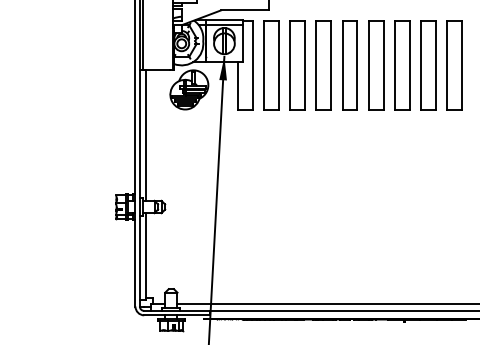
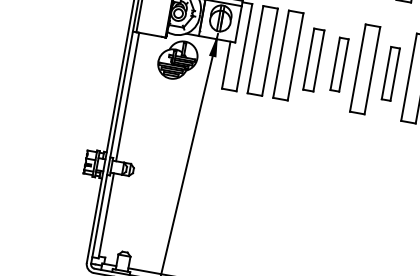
part: (323, 65) -> (313, 59), size x0.7
part: (349, 65) -> (339, 64), size x0.6
part: (402, 65) -> (391, 73), size x0.6

